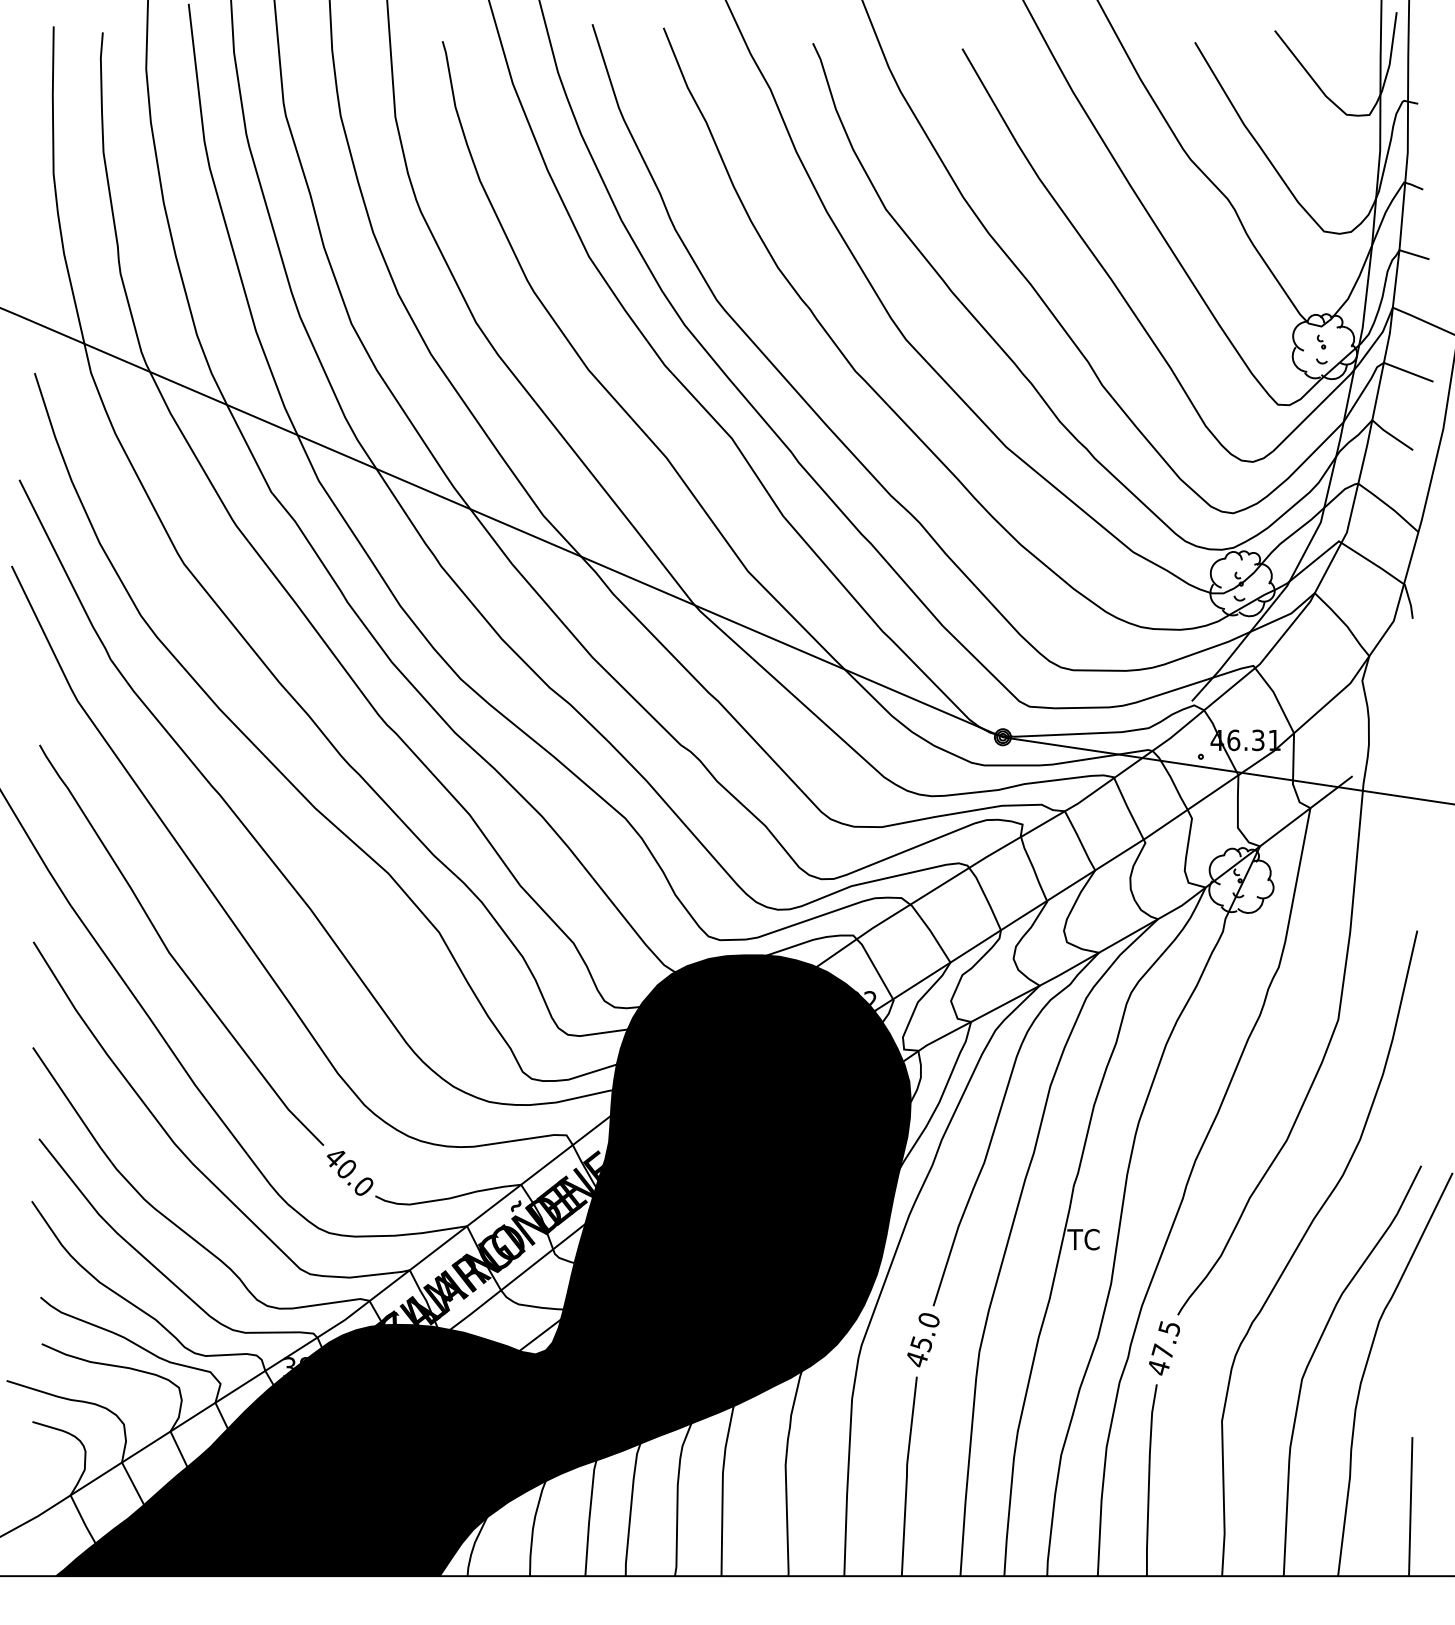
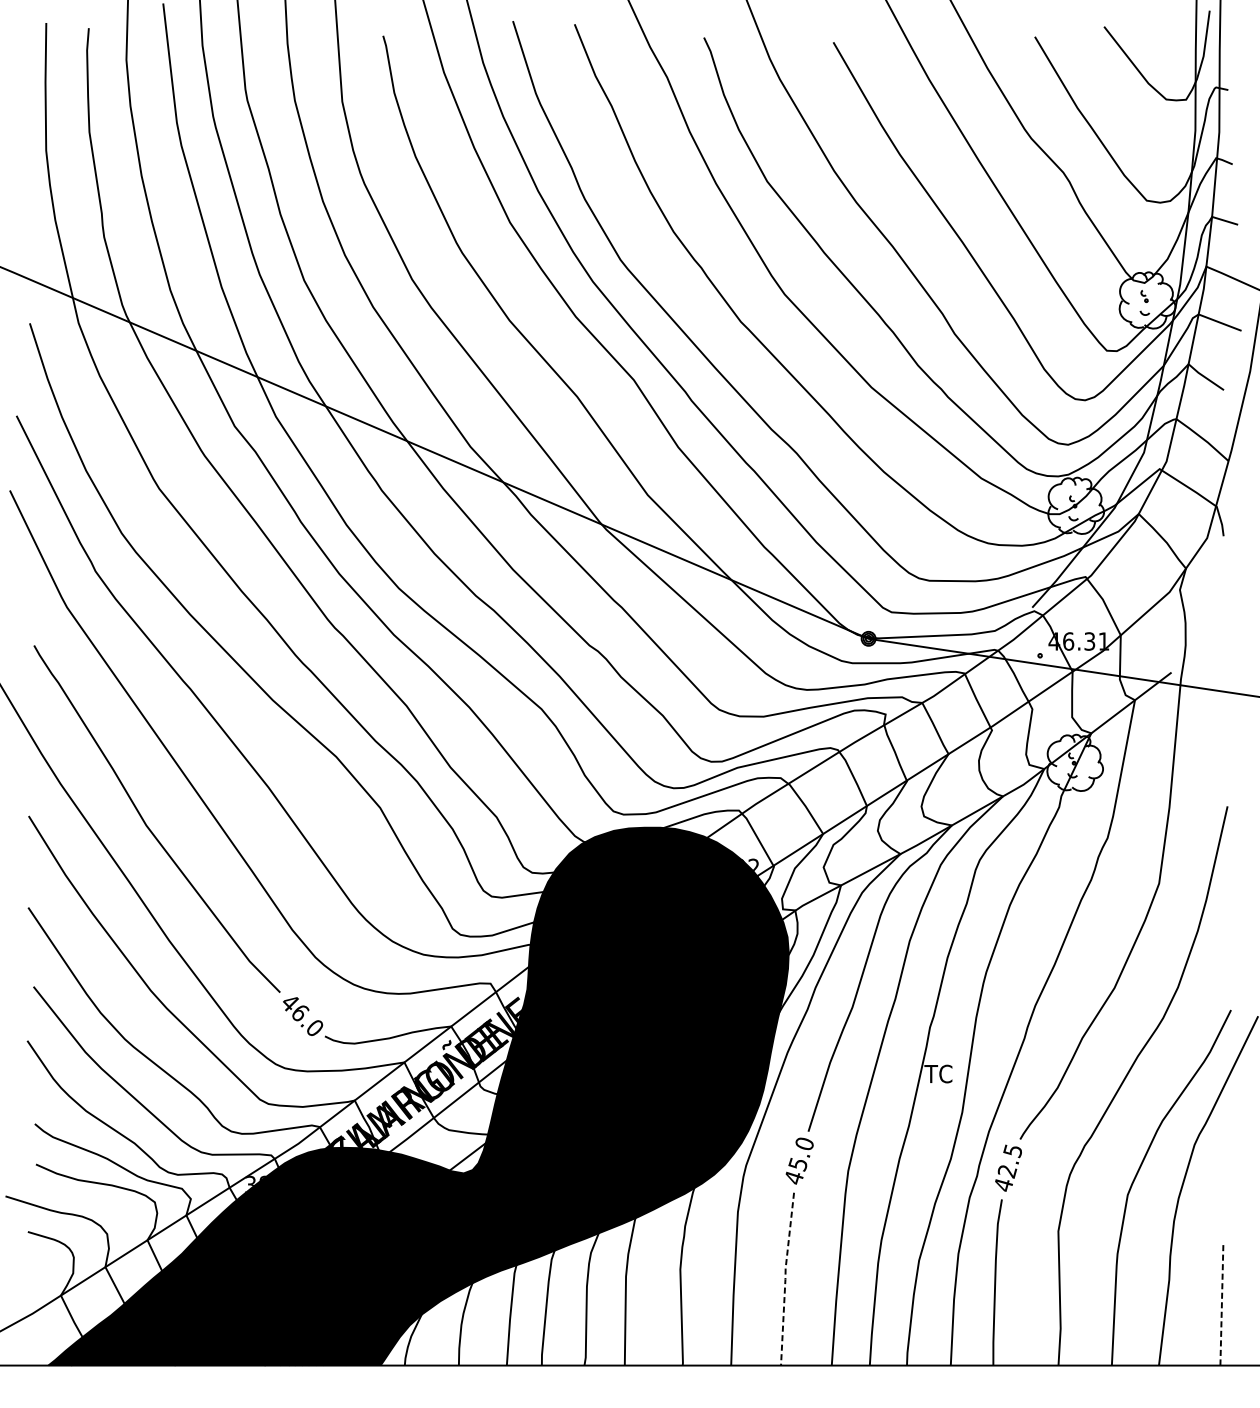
text: (347, 1168) -> (300, 1012), 40.0 -> 46.0
text: (1162, 1351) -> (1006, 1170), 47.5 -> 42.5
line: (906, 1475) -> (785, 1278), solid -> dashed
line: (1410, 1506) -> (1221, 1305), solid -> dashed

